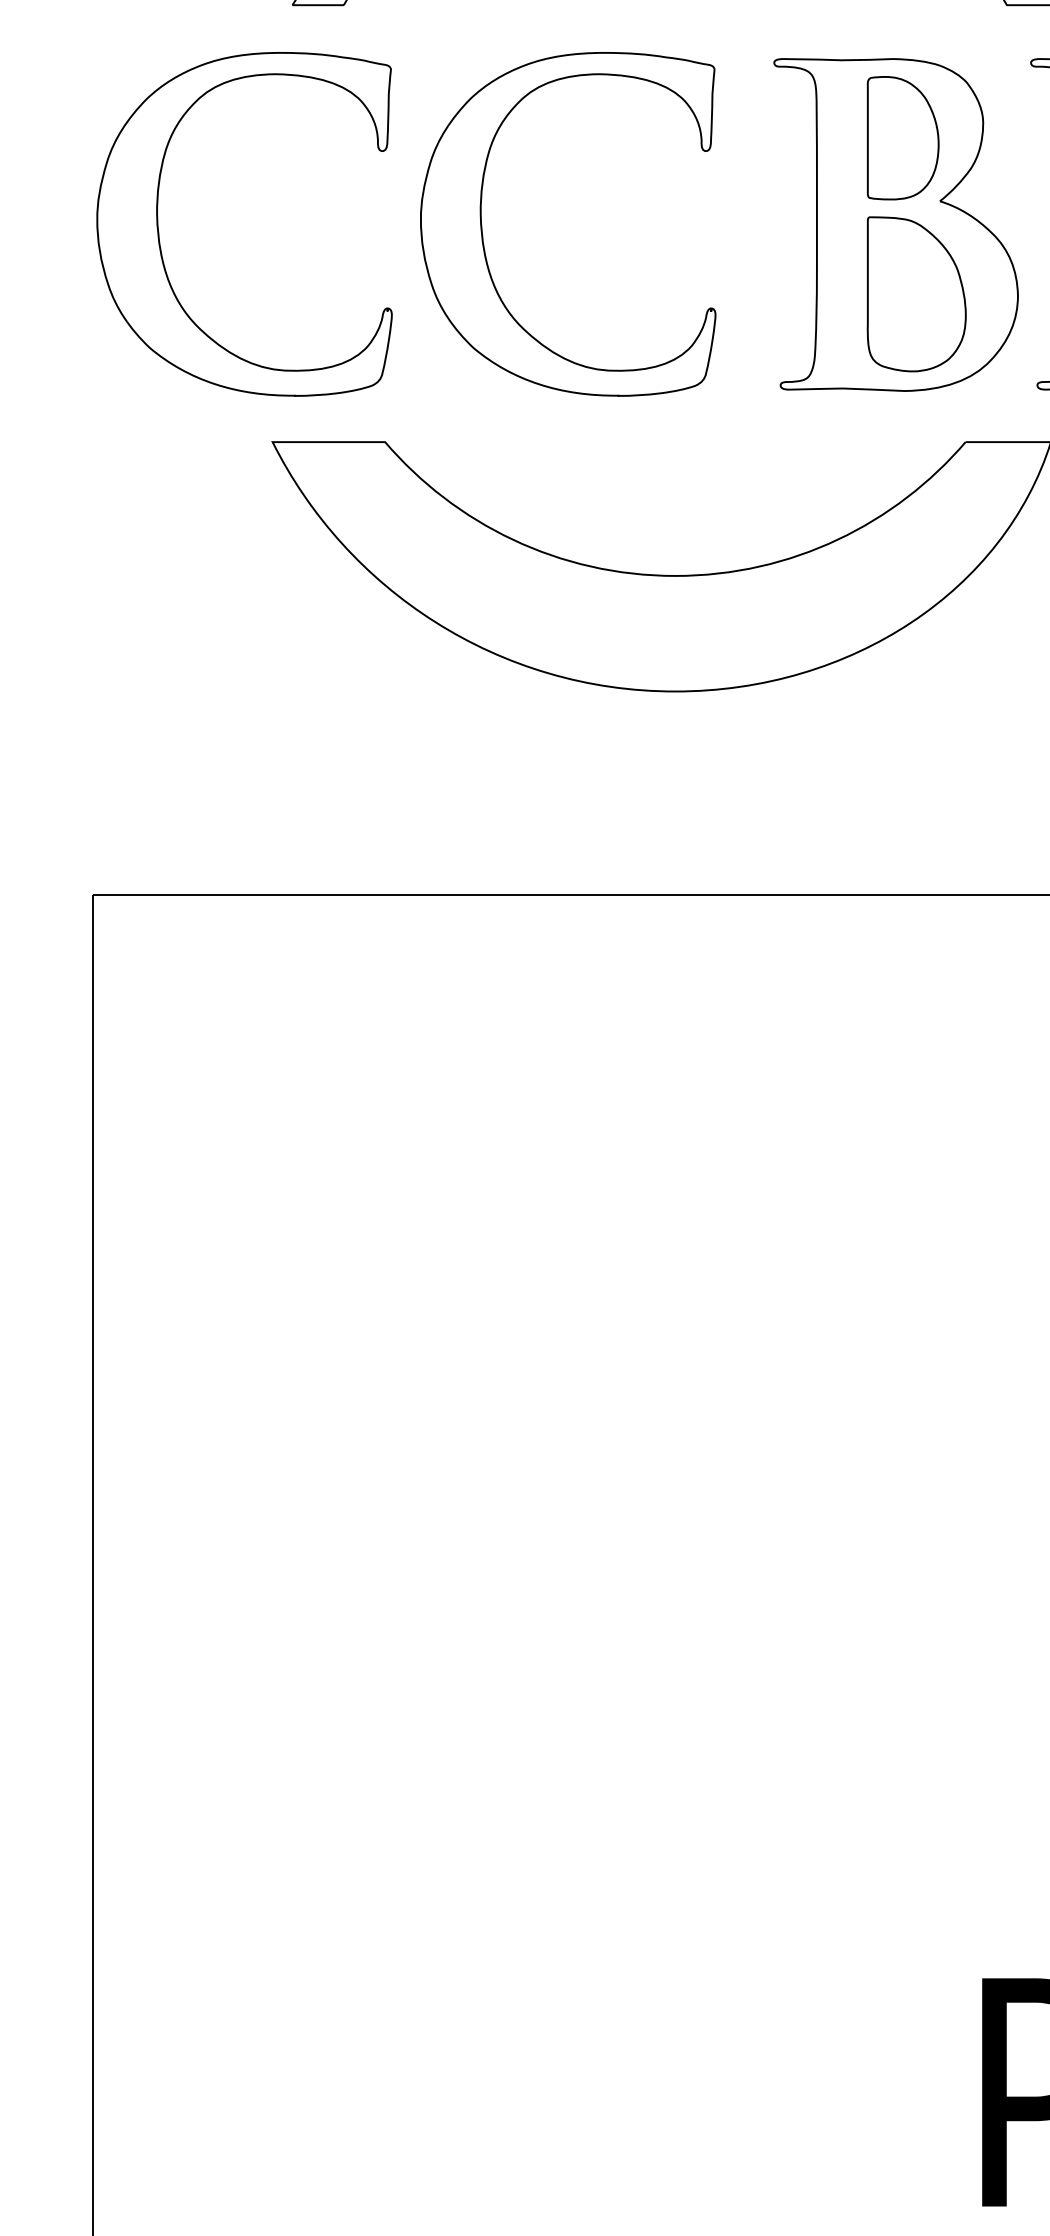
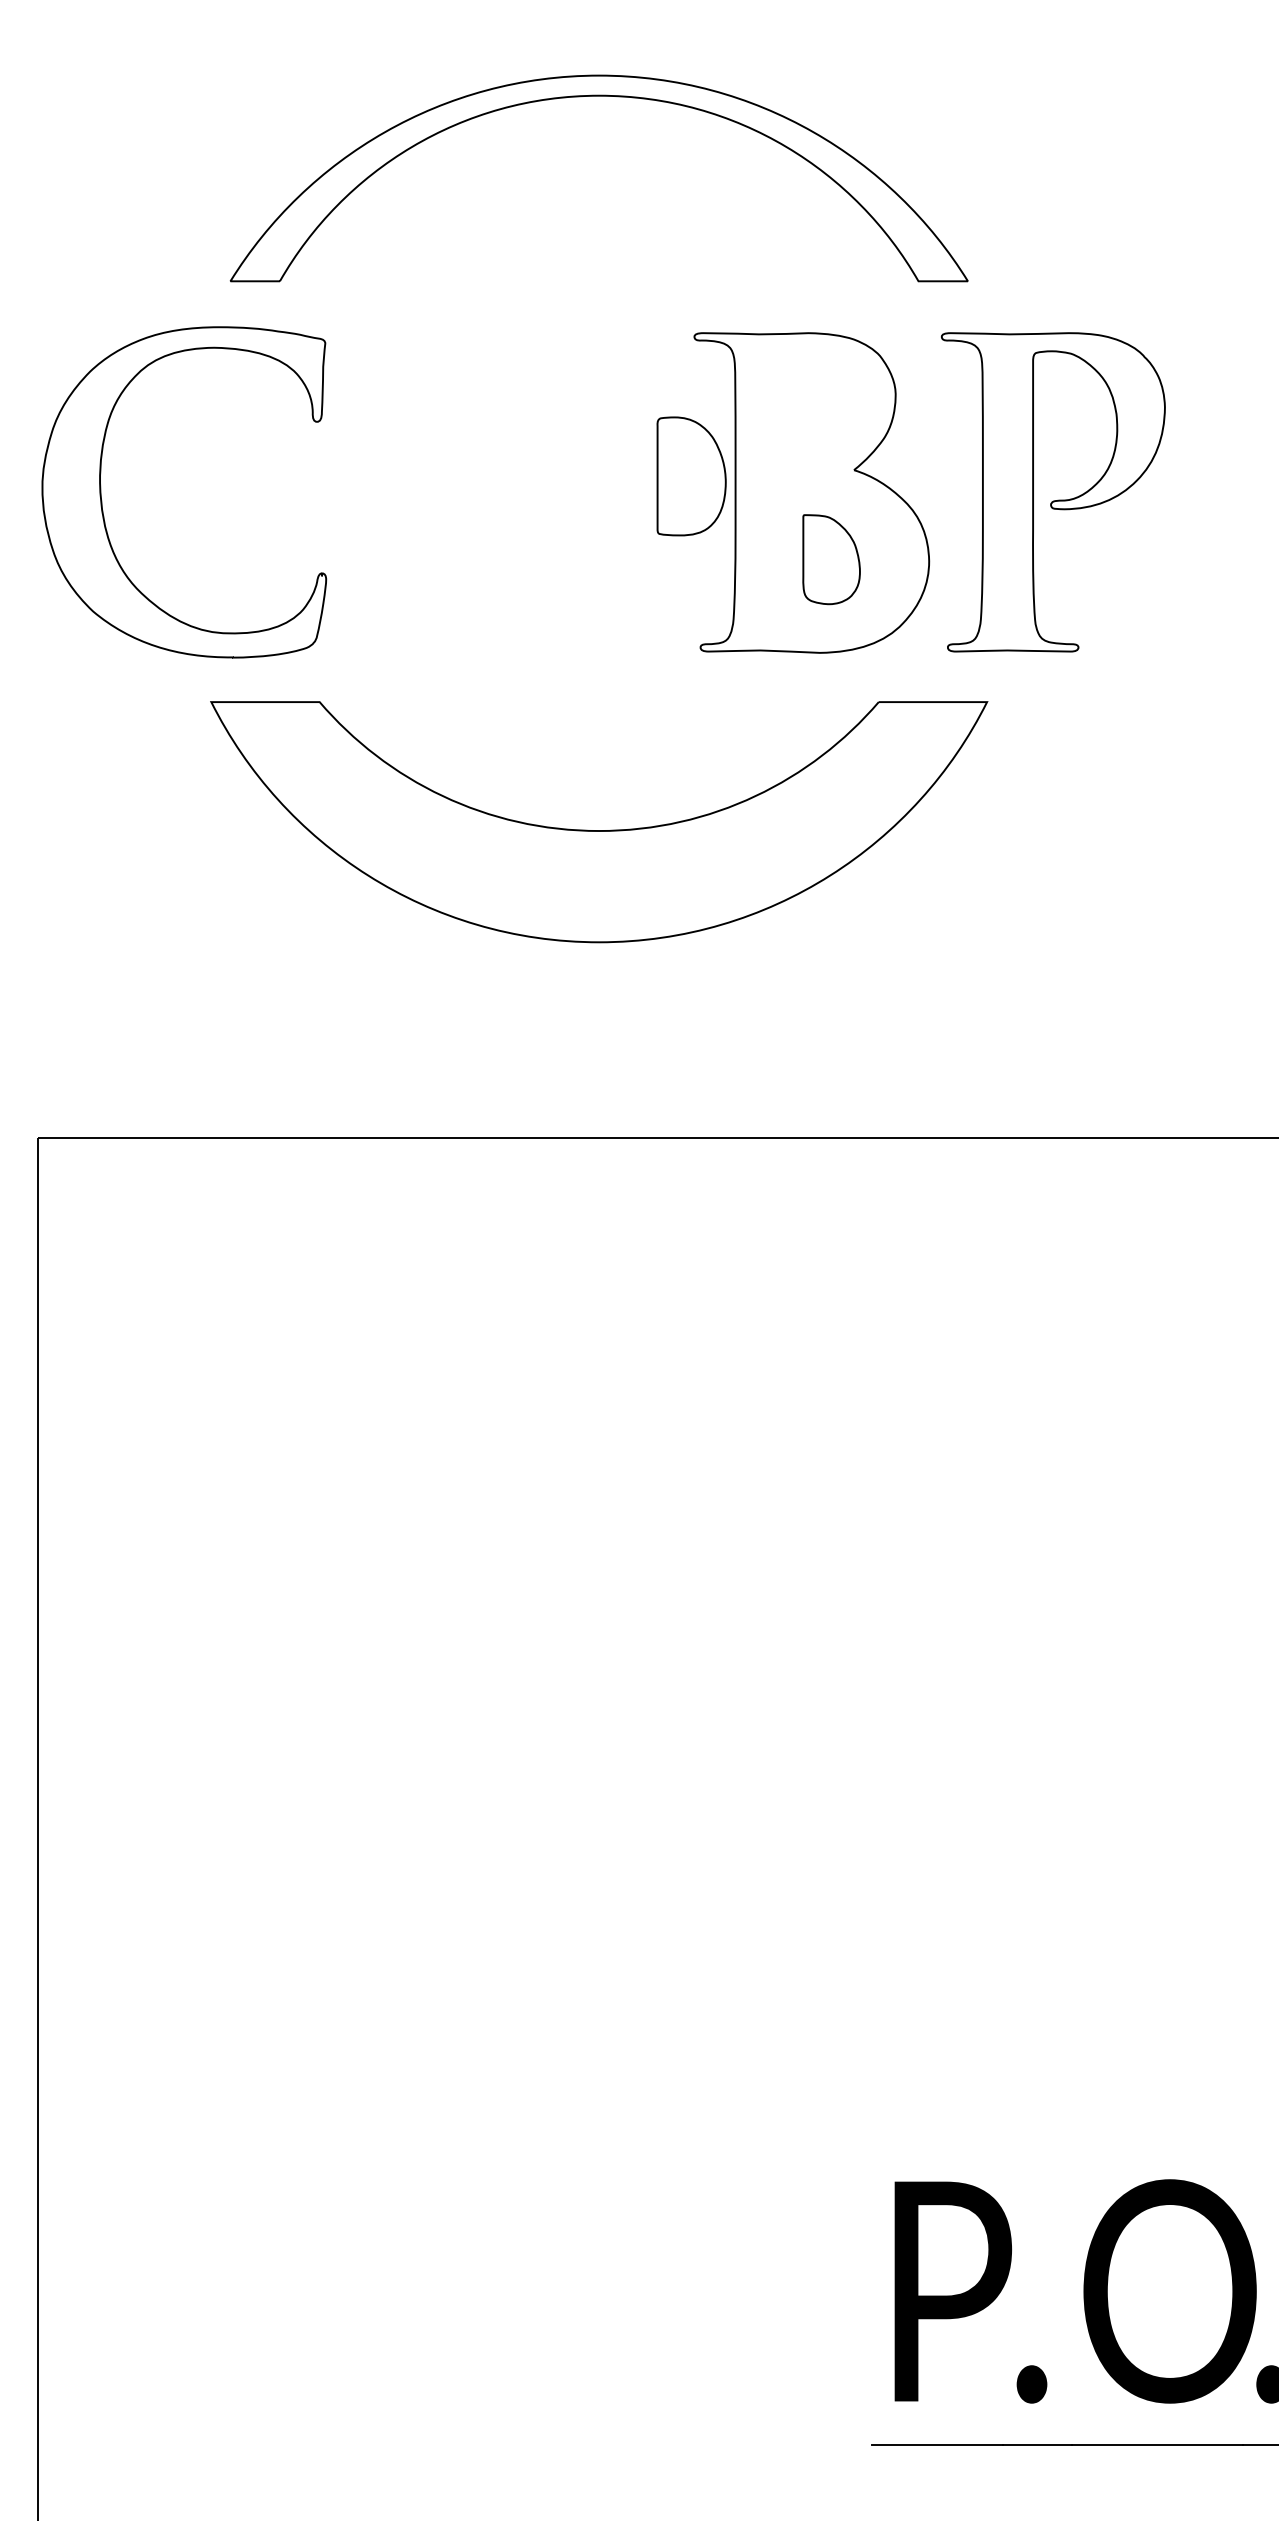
part: (903, 138) -> (691, 476), moved
part: (483, 235) -> (414, 503), removed
part: (916, 294) -> (831, 559), size x0.6

